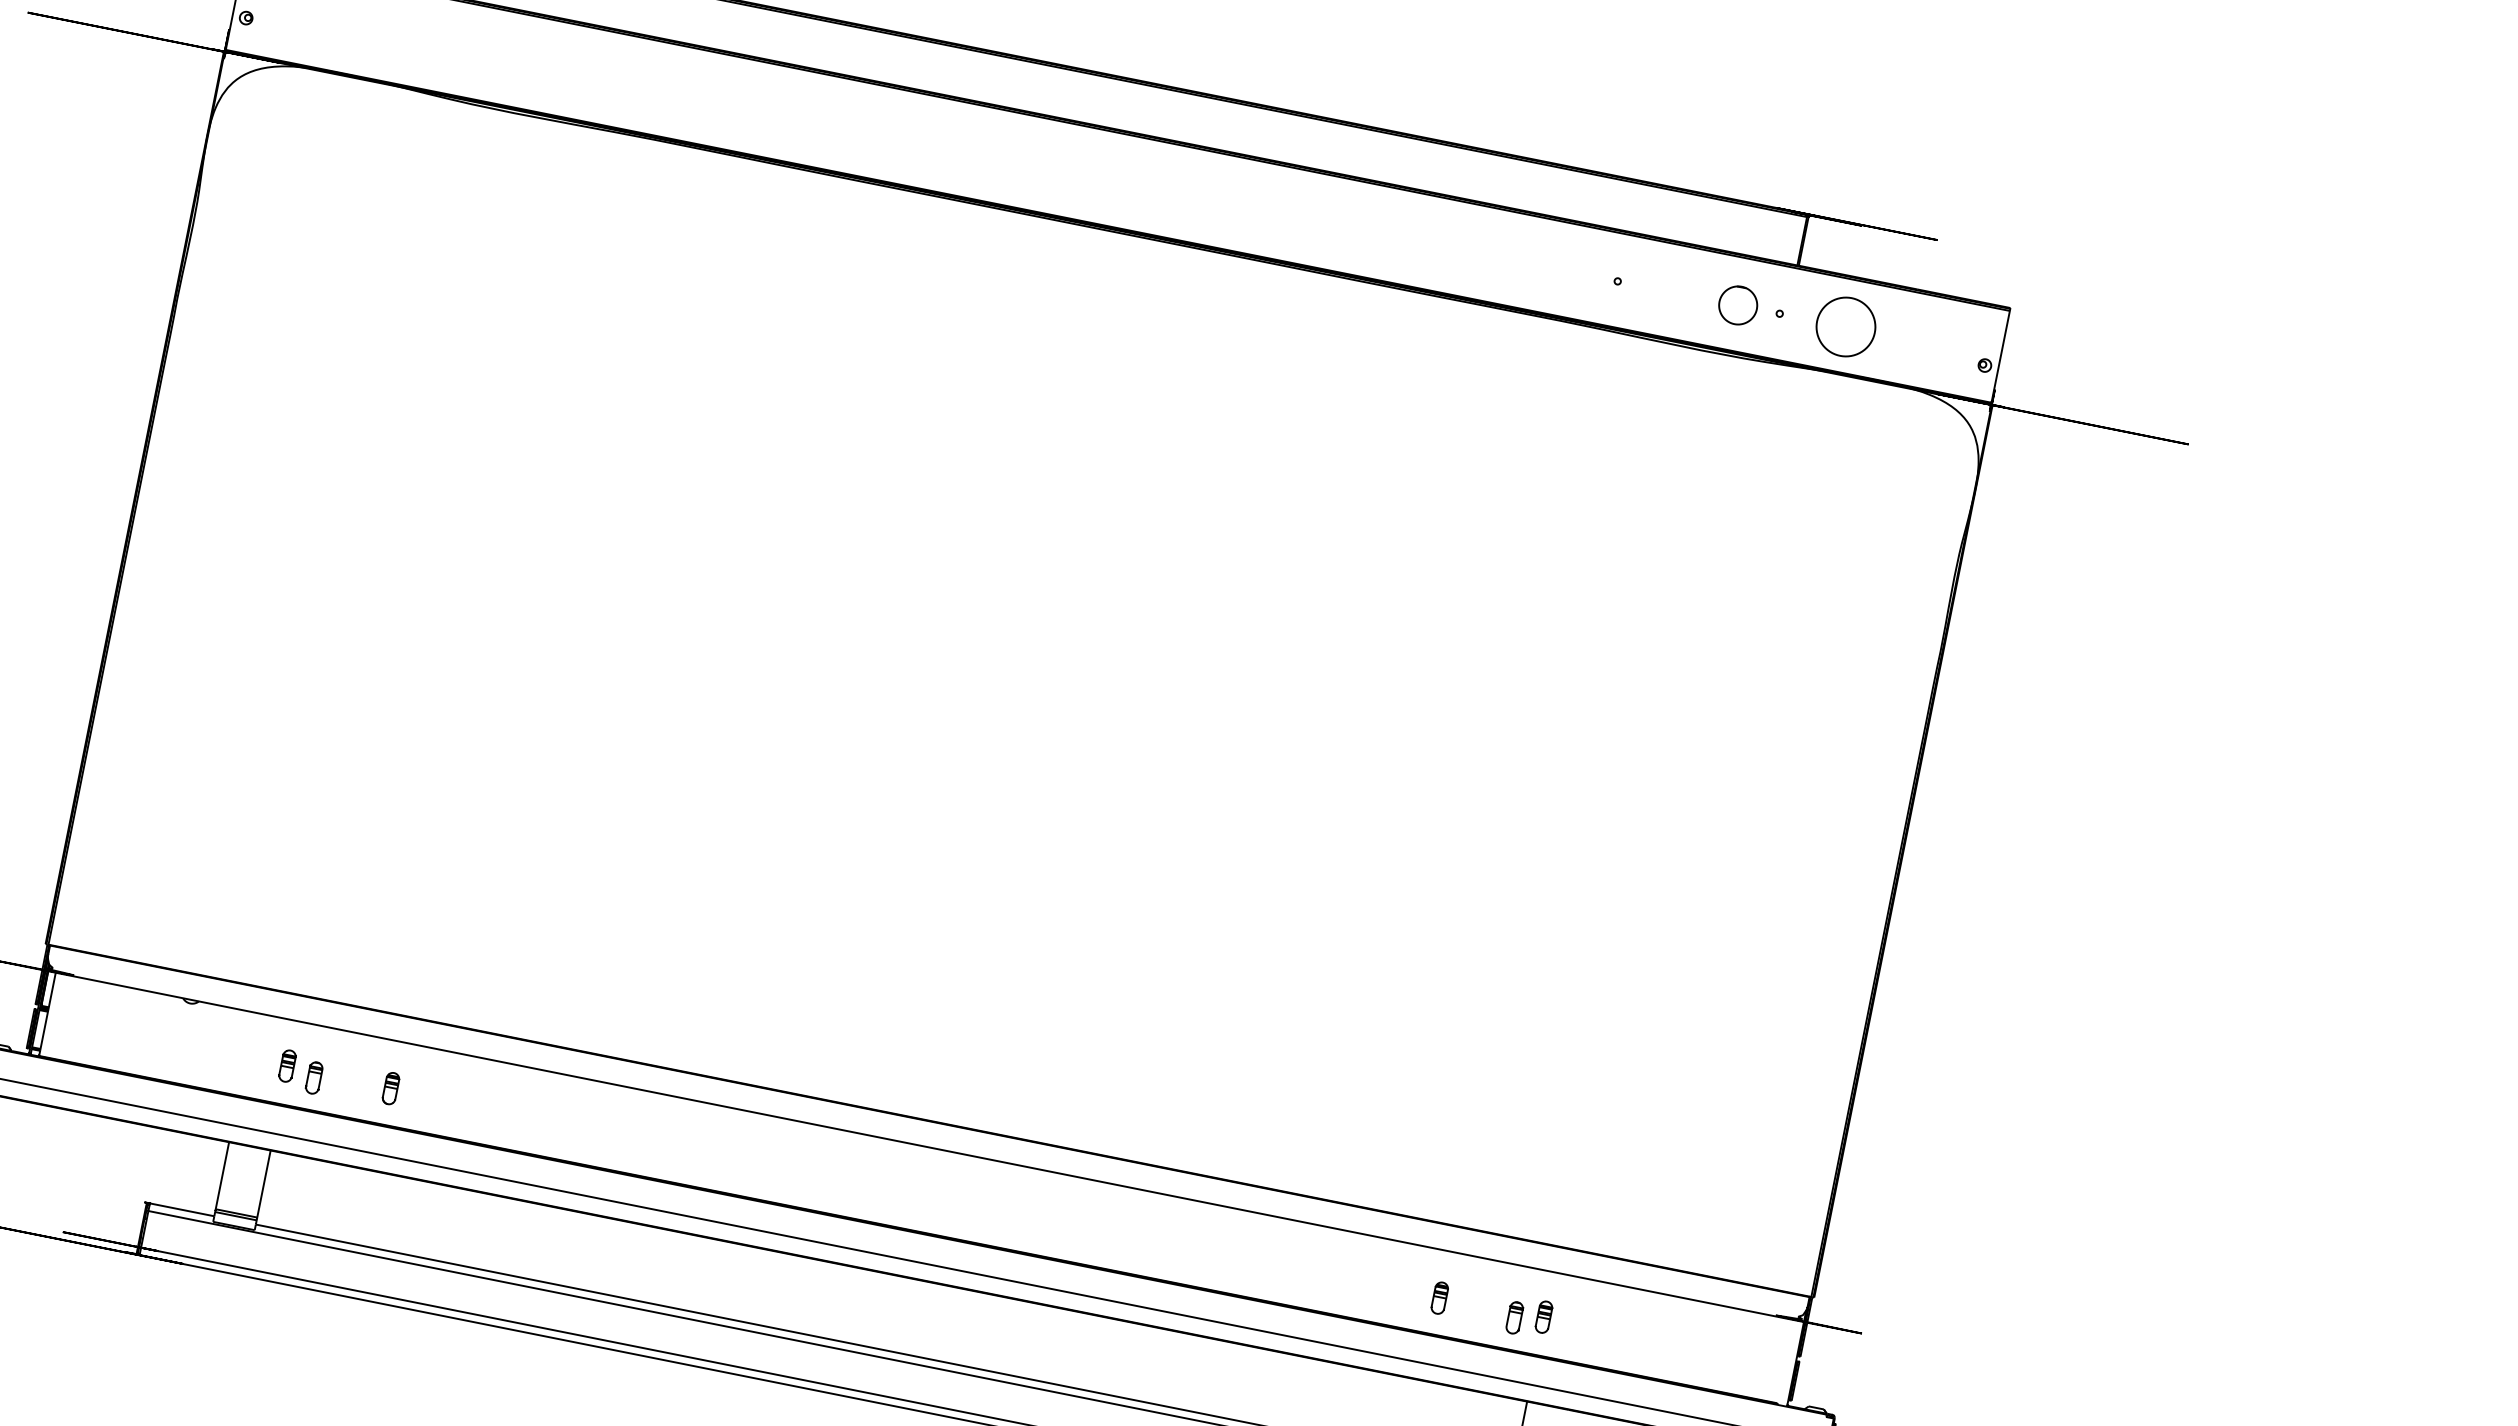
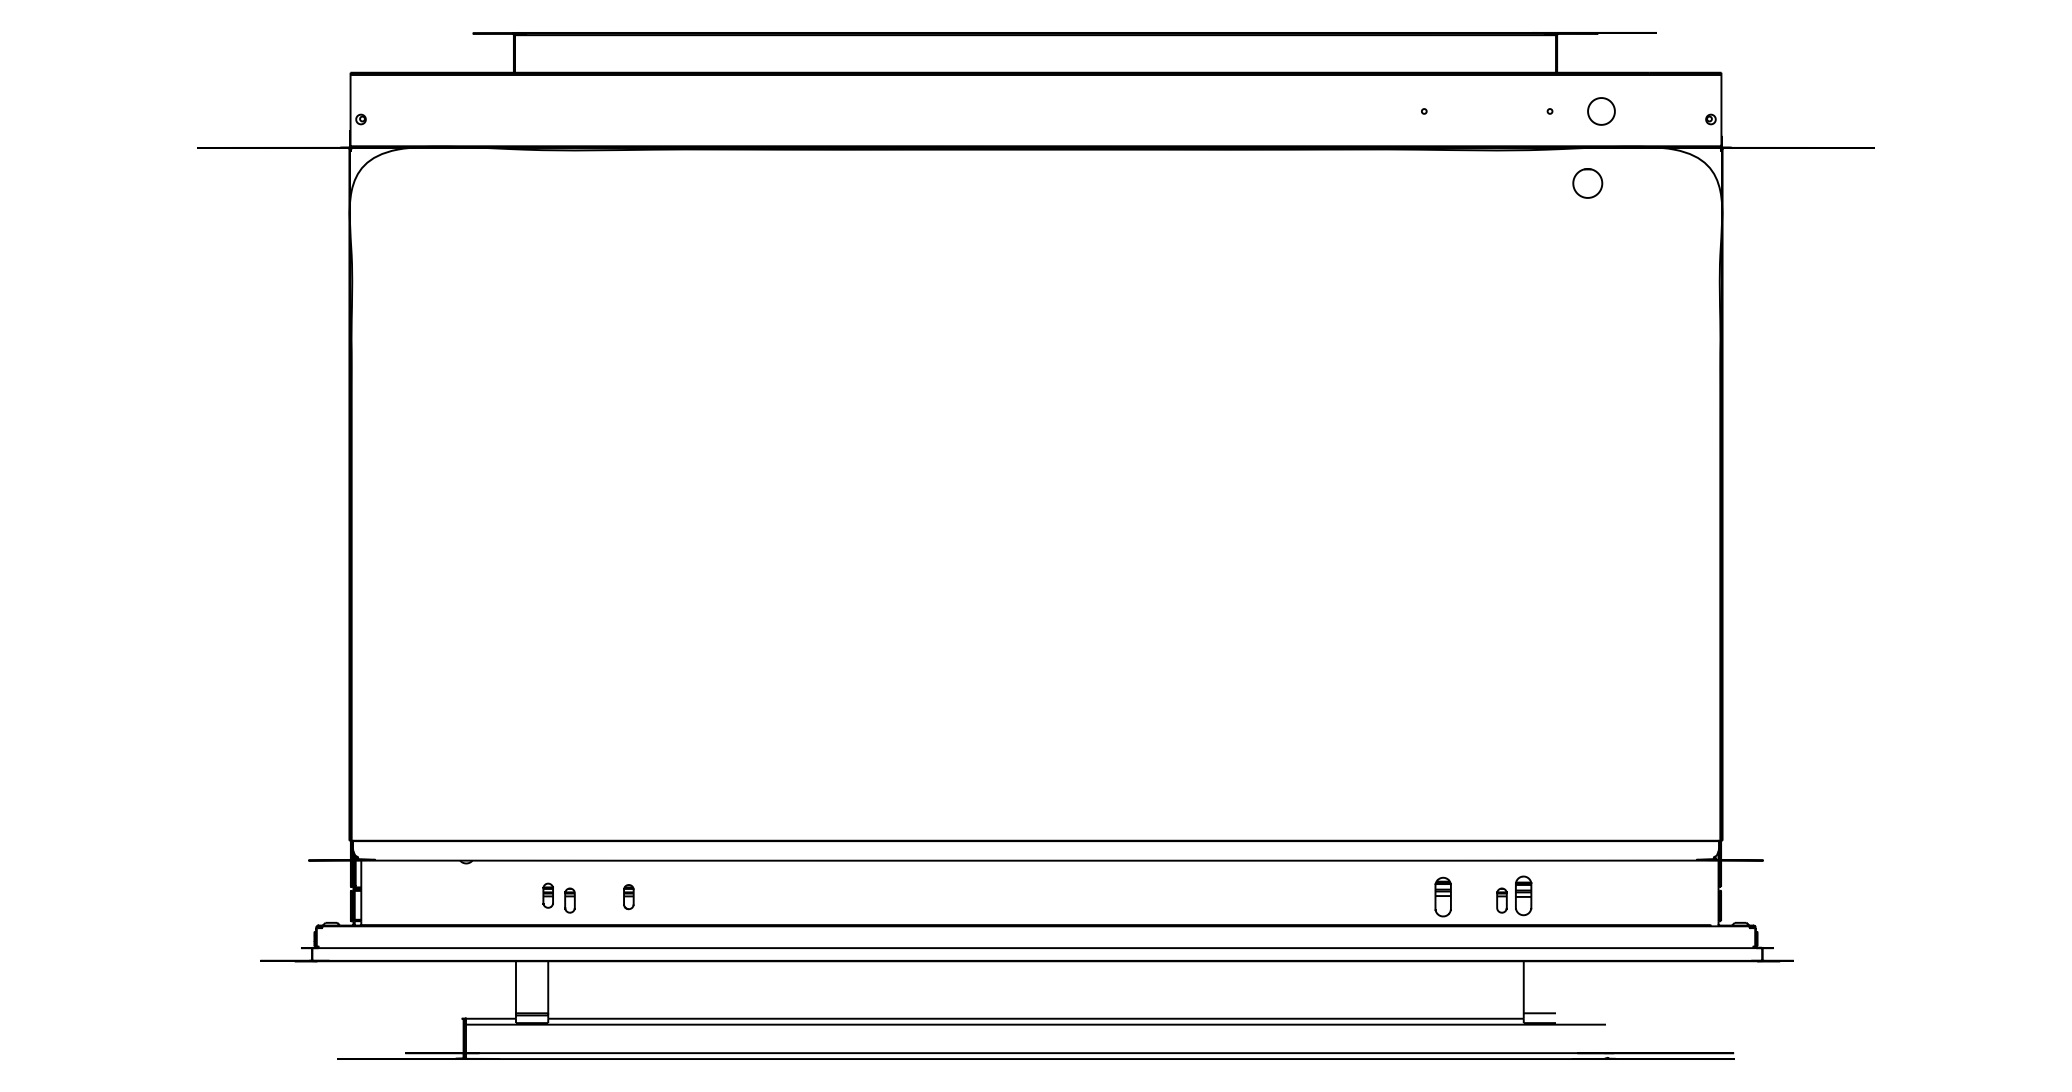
part: (1737, 305) -> (1587, 183), moved
part: (1846, 327) -> (1601, 111), size x0.6
part: (1439, 1297) -> (1442, 896), size x1.6
part: (1543, 1316) -> (1523, 895), size x1.6

